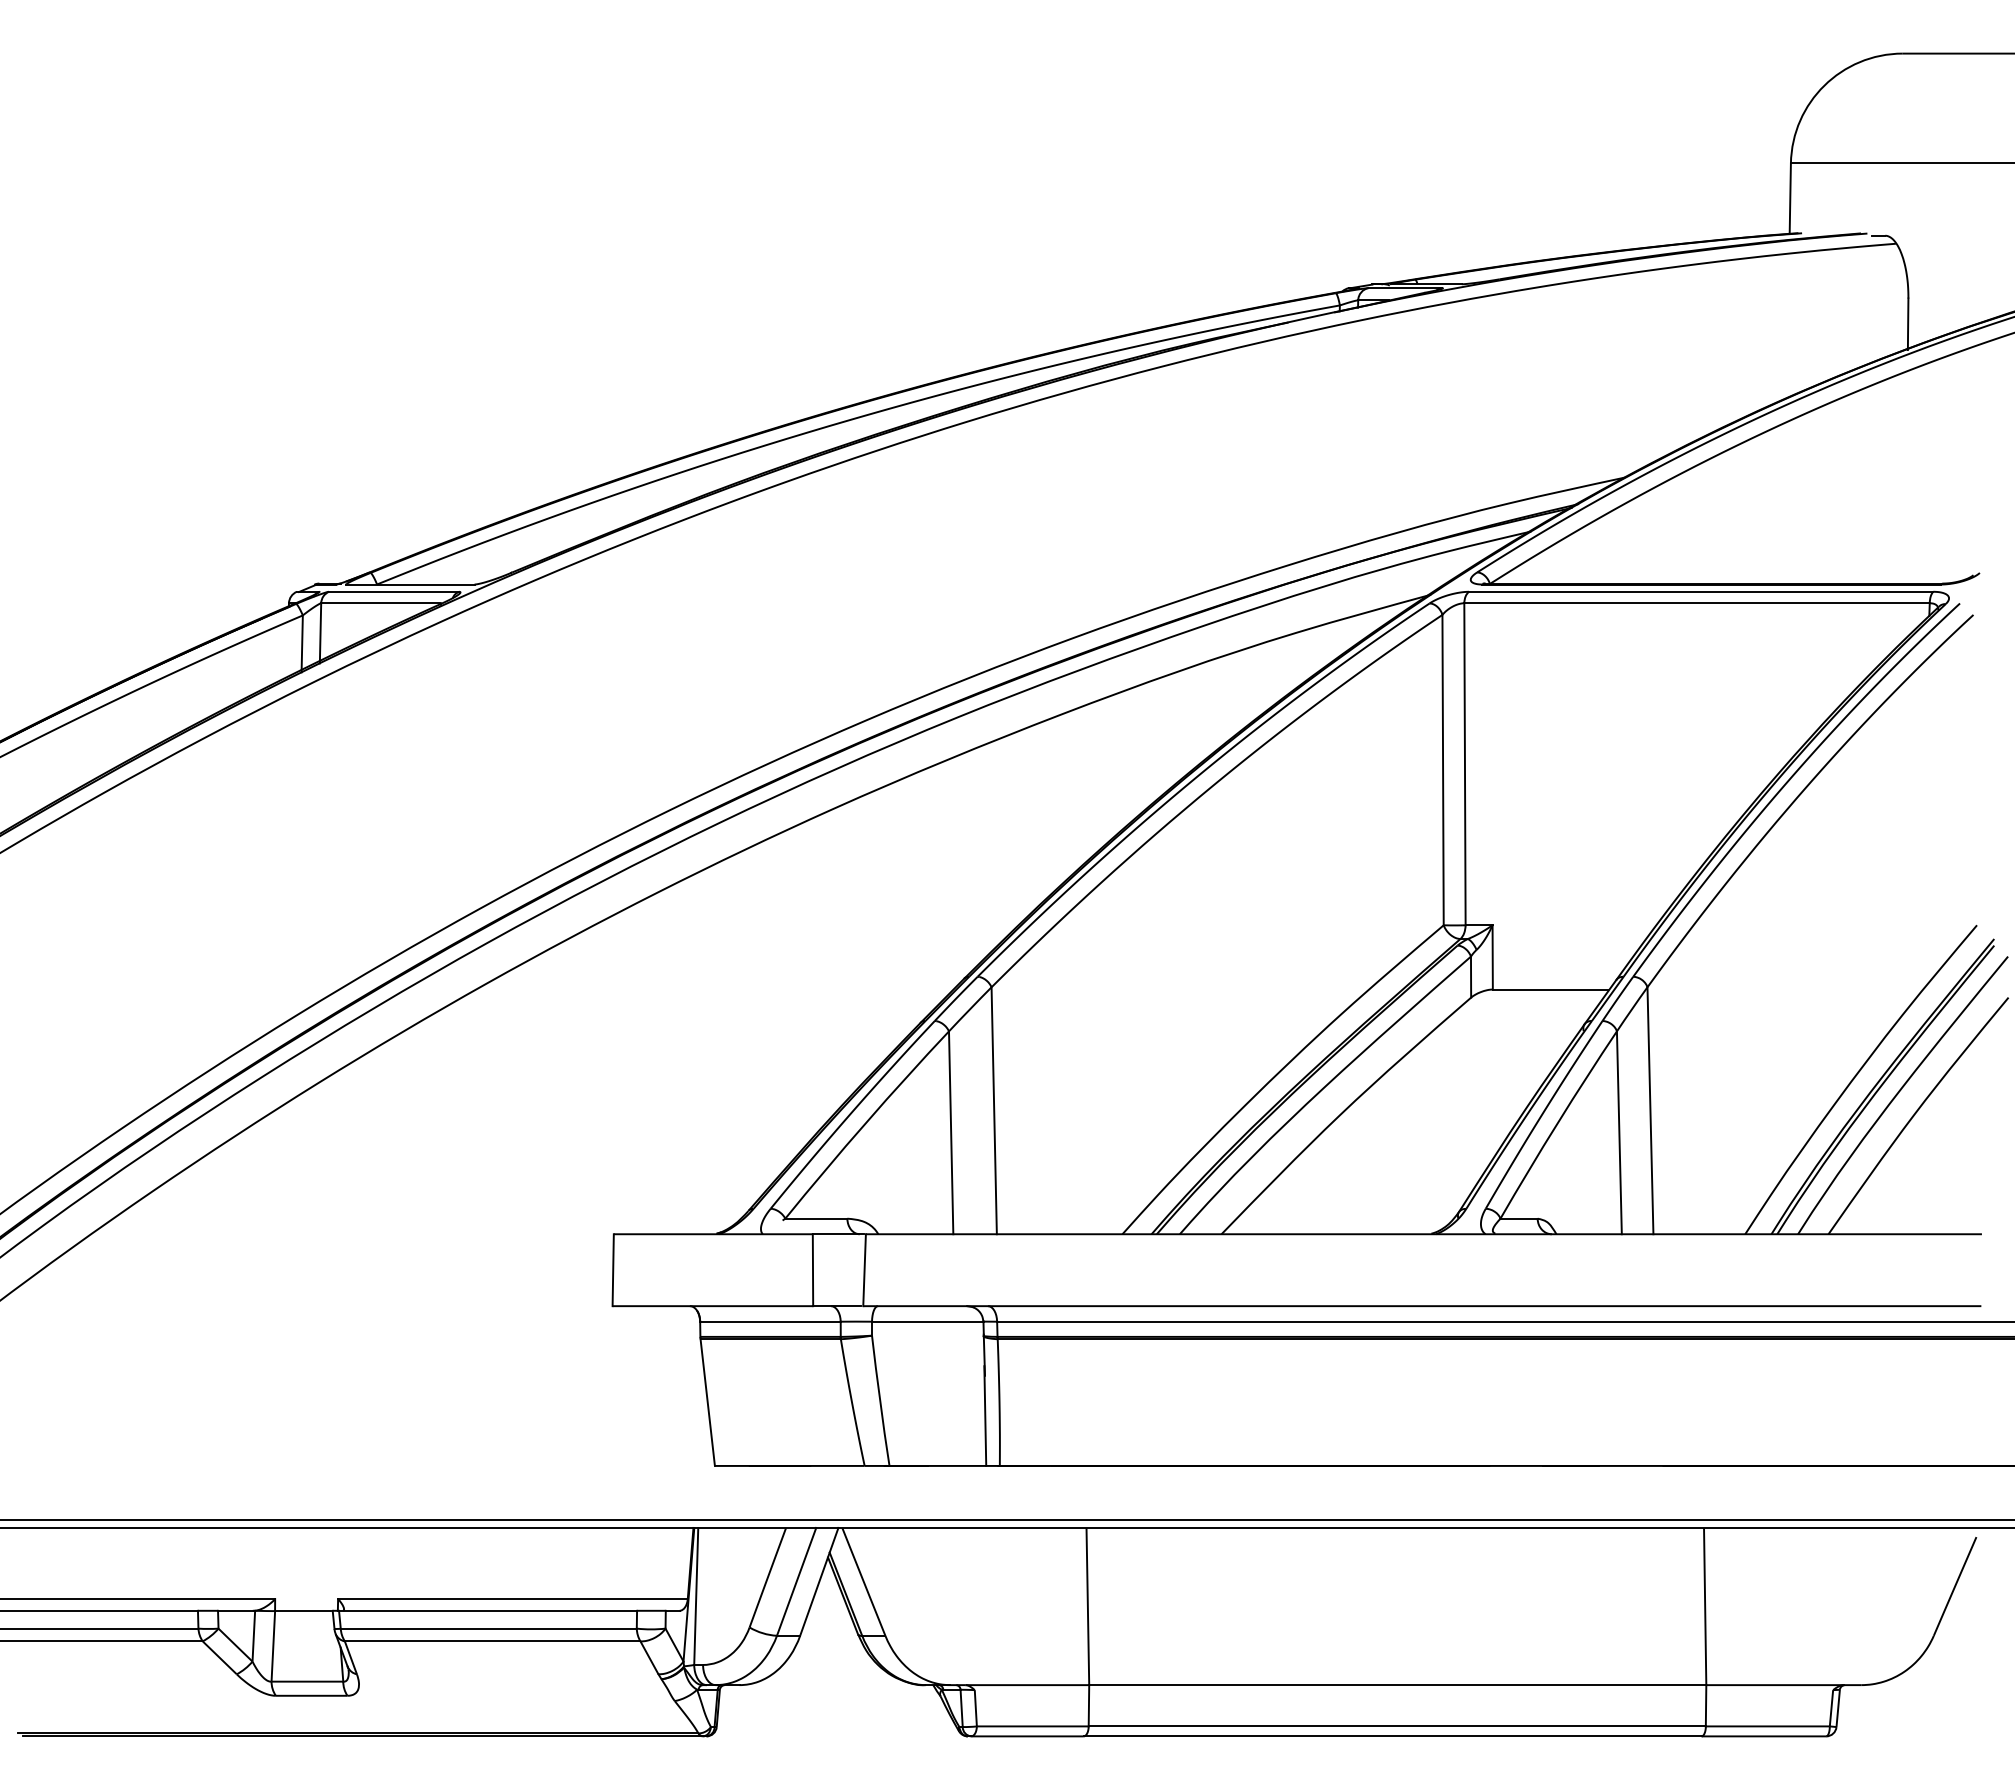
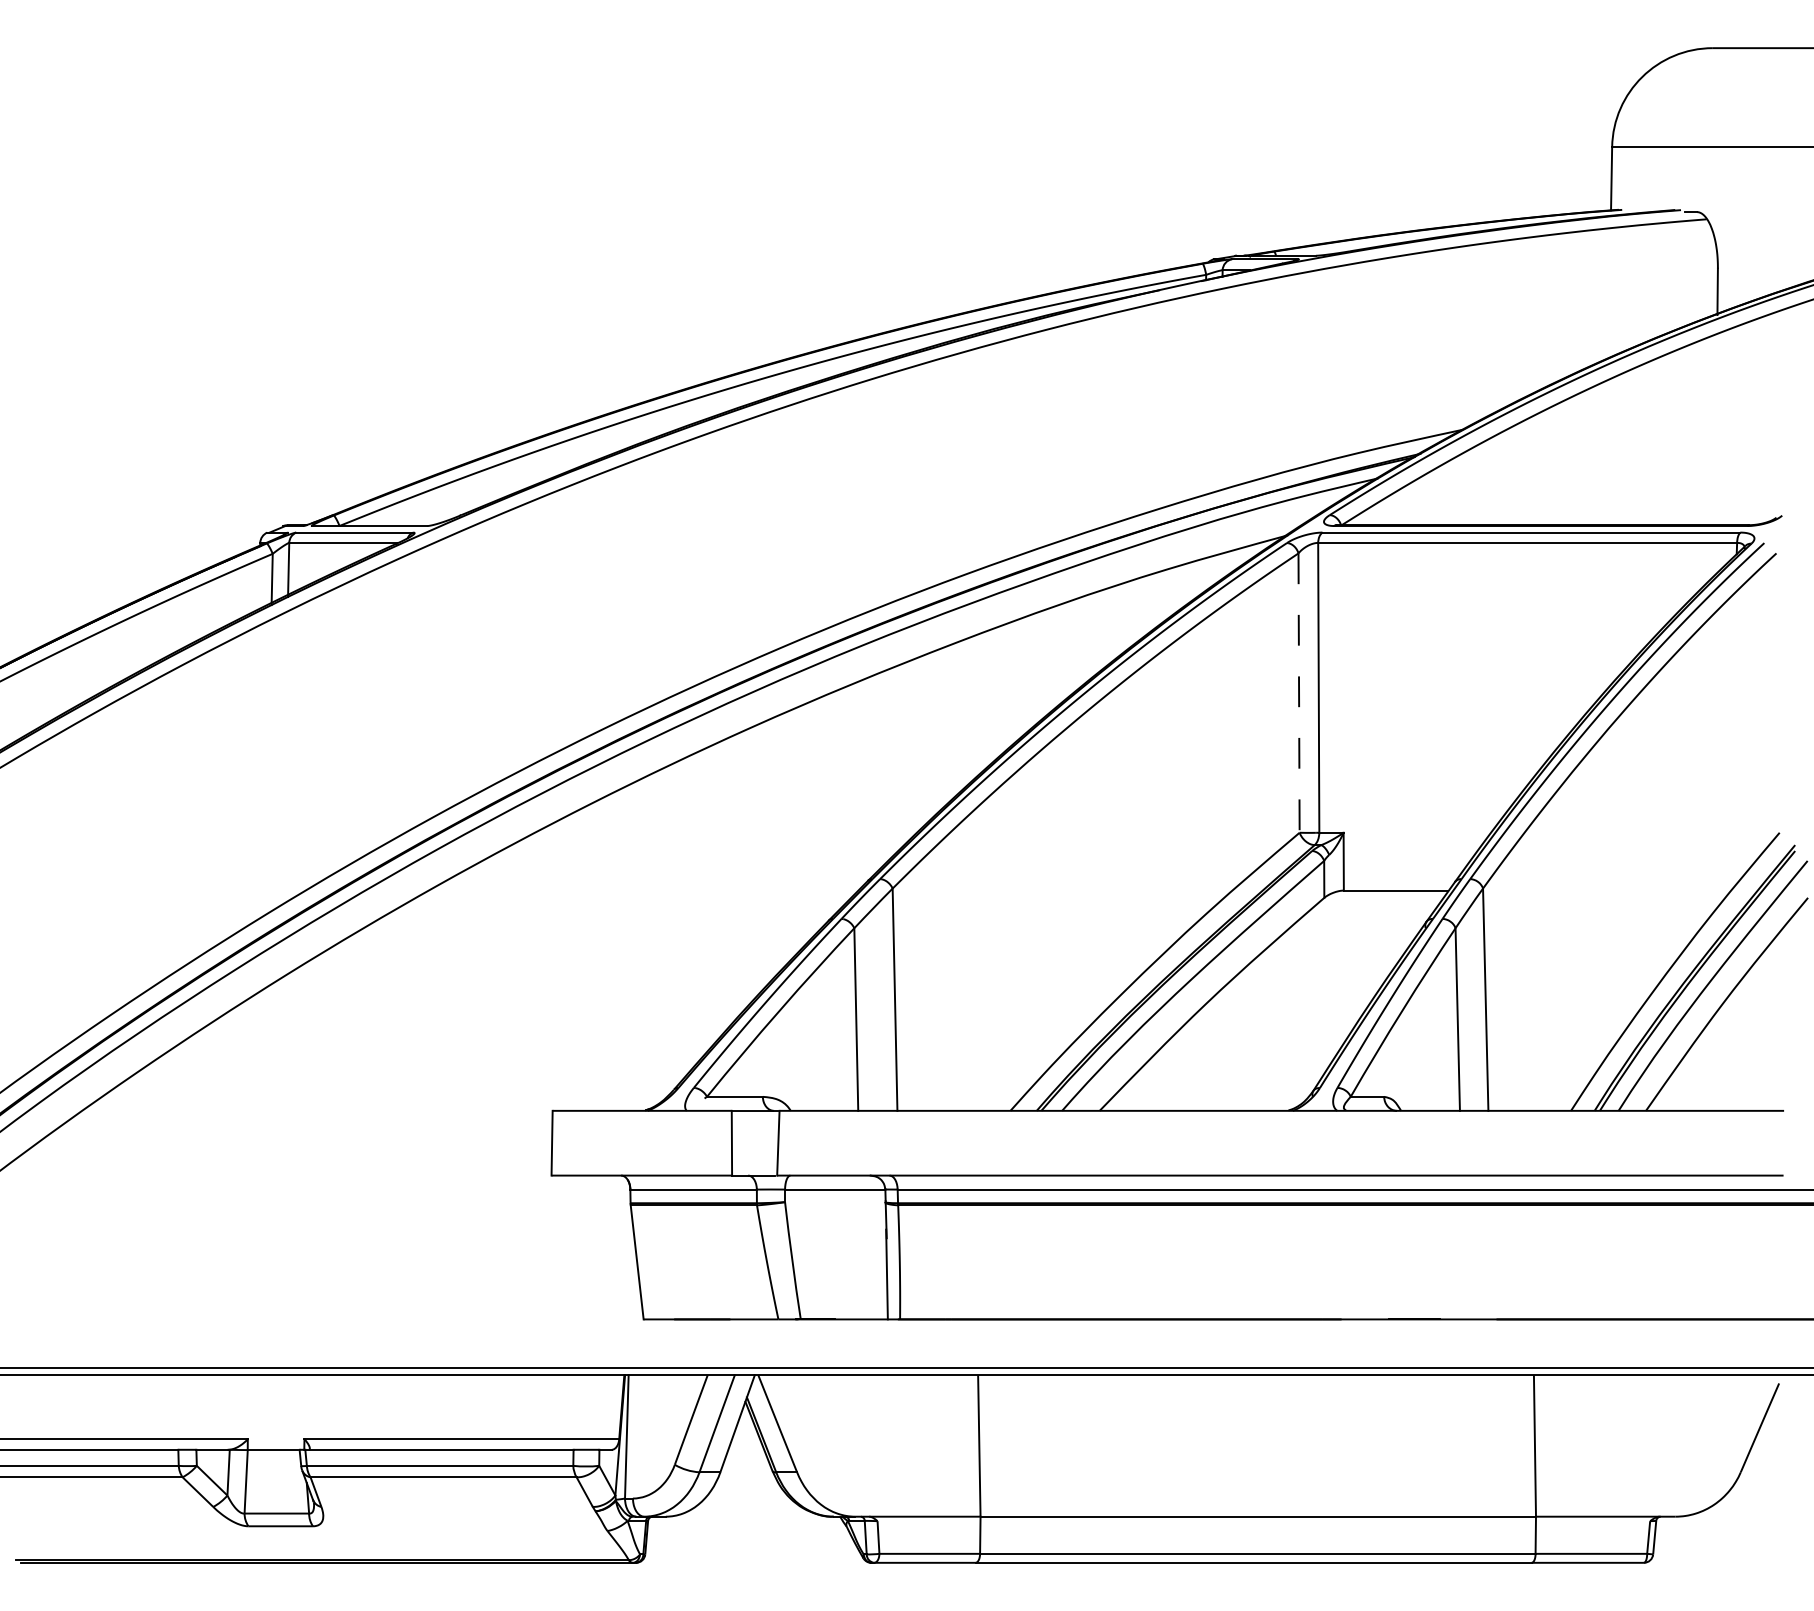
line: (1443, 770) -> (1299, 693), solid -> dashed

